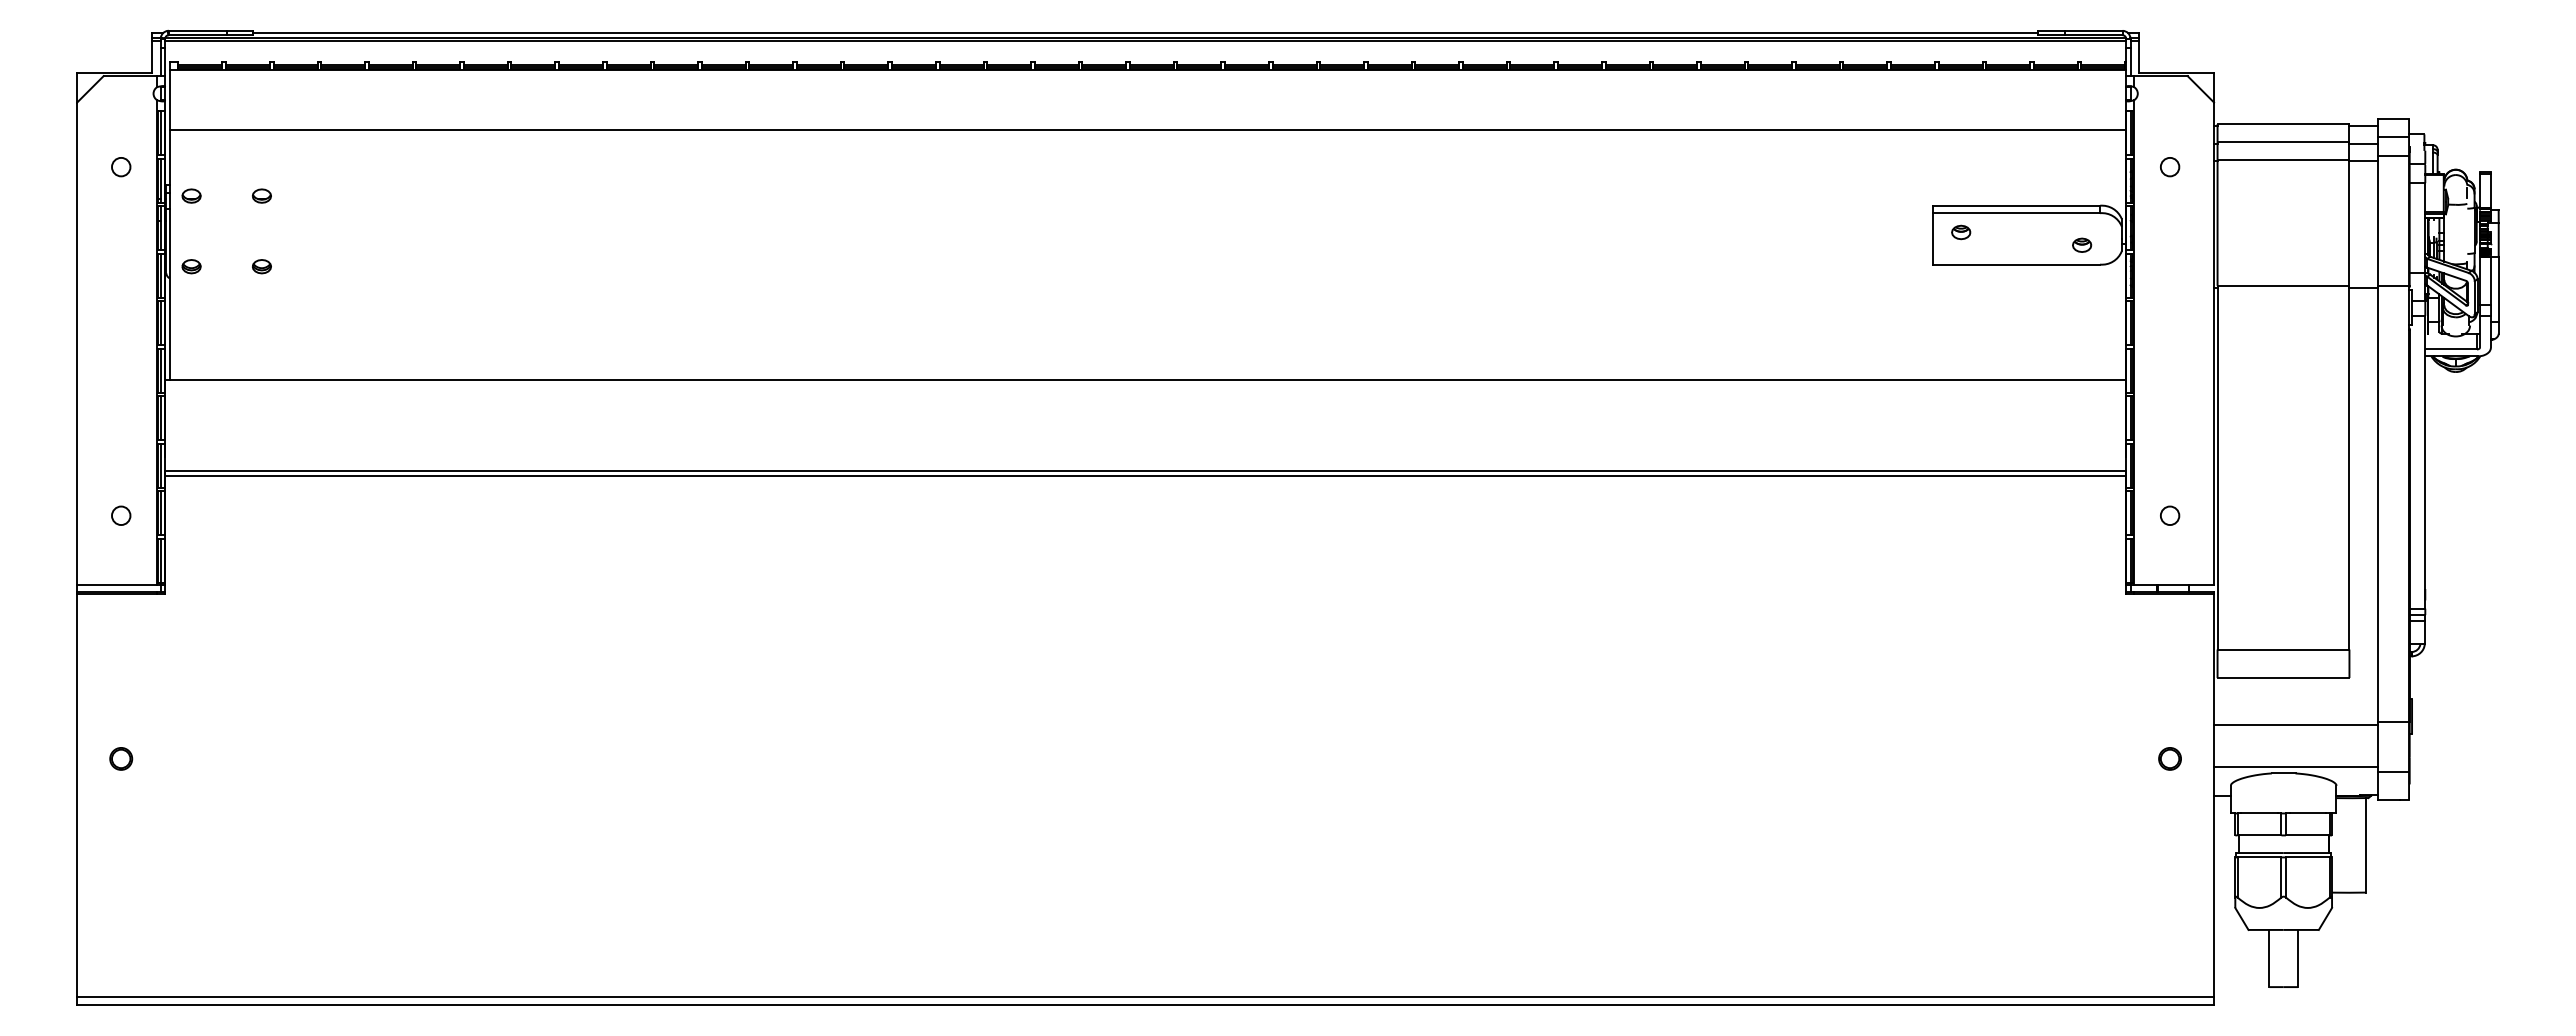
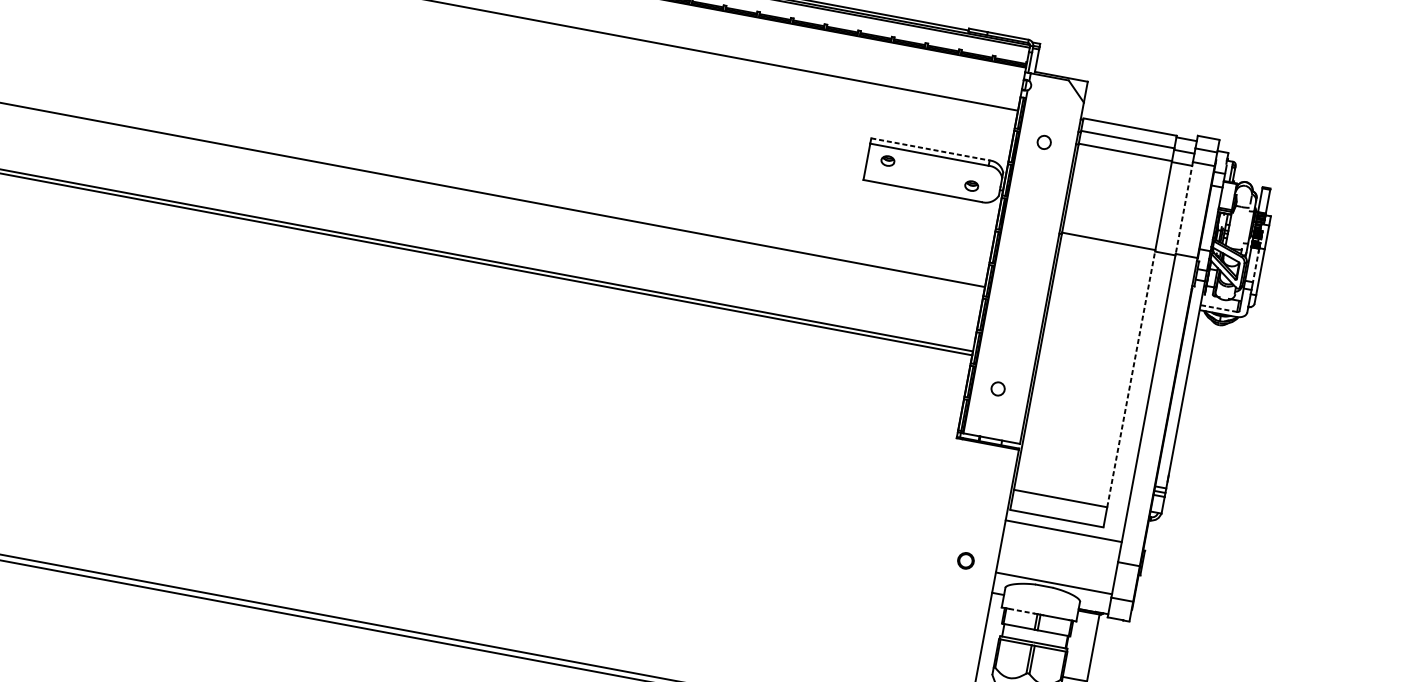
line: (2016, 205) -> (930, 149), solid -> dashed
line: (2378, 220) -> (1184, 207), solid -> dashed
line: (2491, 281) -> (1256, 265), solid -> dashed
line: (2451, 349) -> (1219, 308), solid -> dashed
line: (2349, 467) -> (1131, 378), solid -> dashed
line: (2296, 725) -> (1064, 531), moved
line: (2260, 813) -> (1022, 611), solid -> dashed

